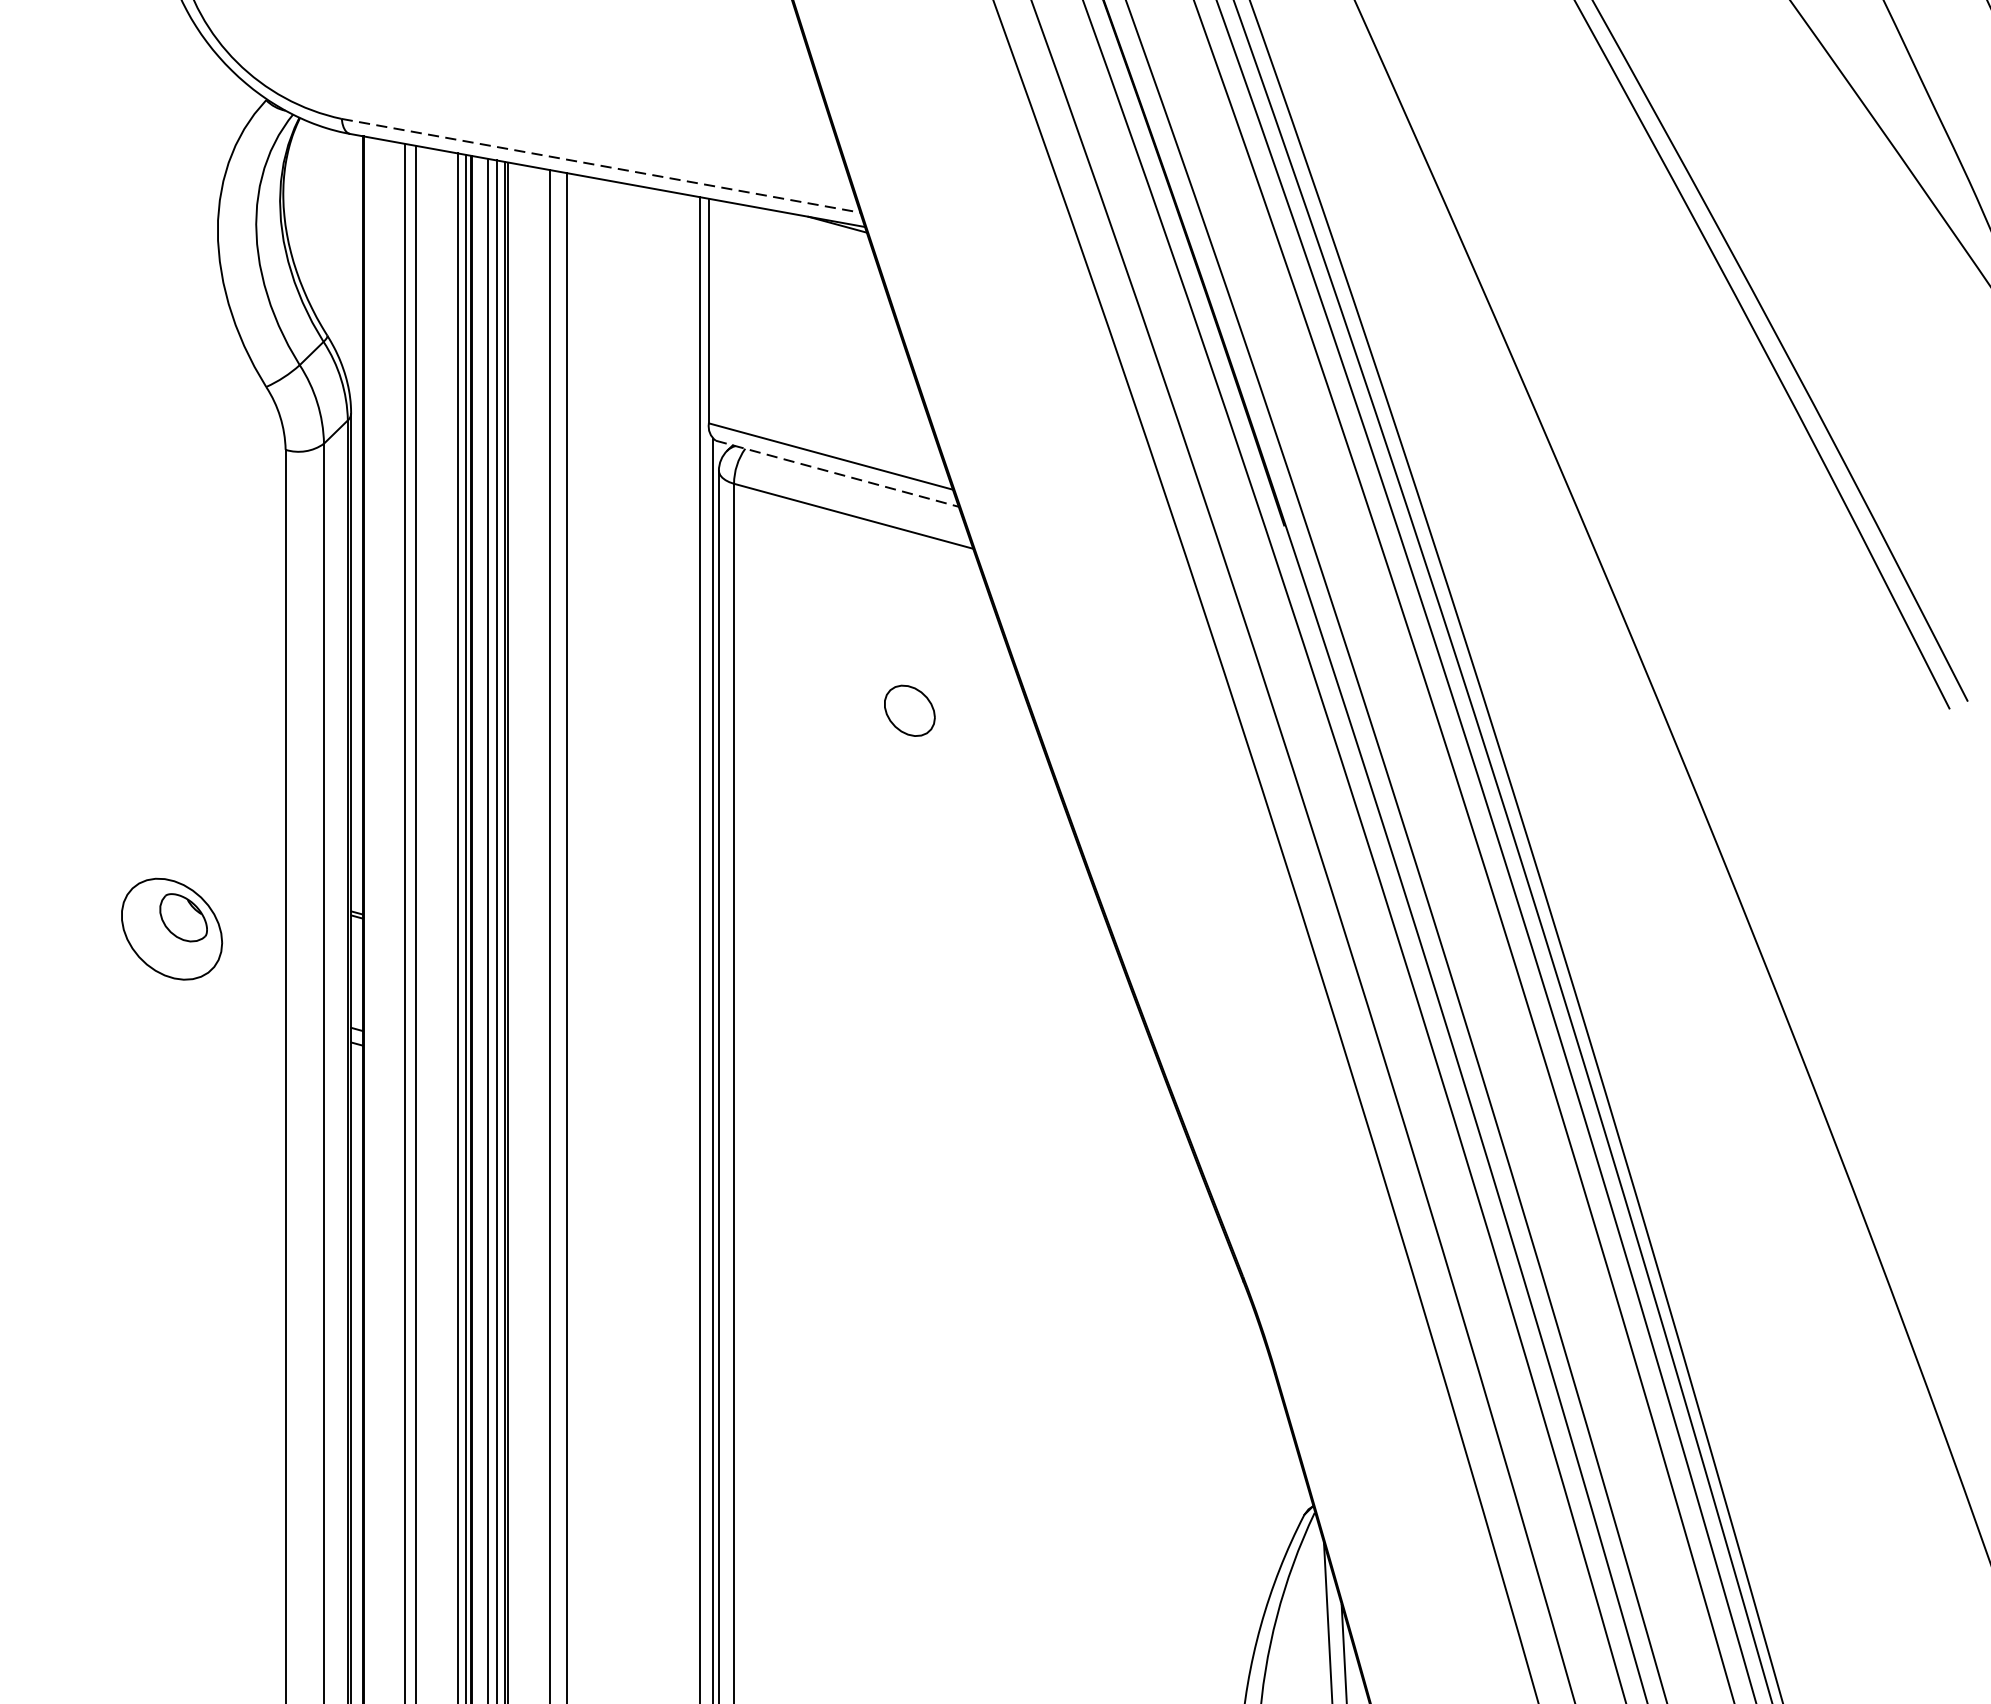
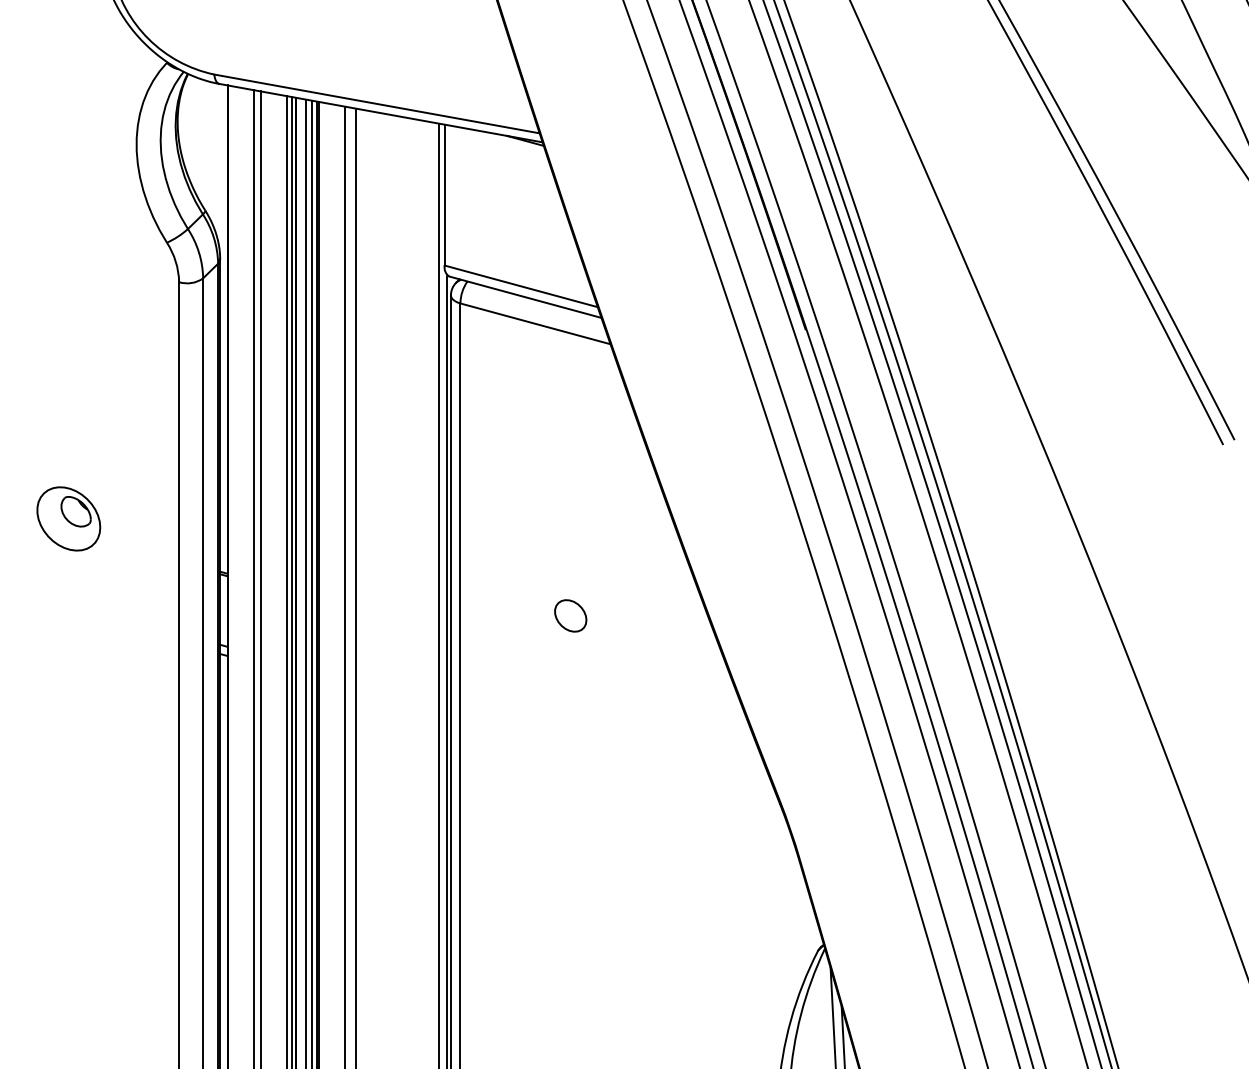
line: (601, 166) -> (377, 104), dashed -> solid
line: (837, 474) -> (525, 297), dashed -> solid
part: (909, 710) -> (570, 615), moved
part: (171, 928) -> (68, 518), moved

